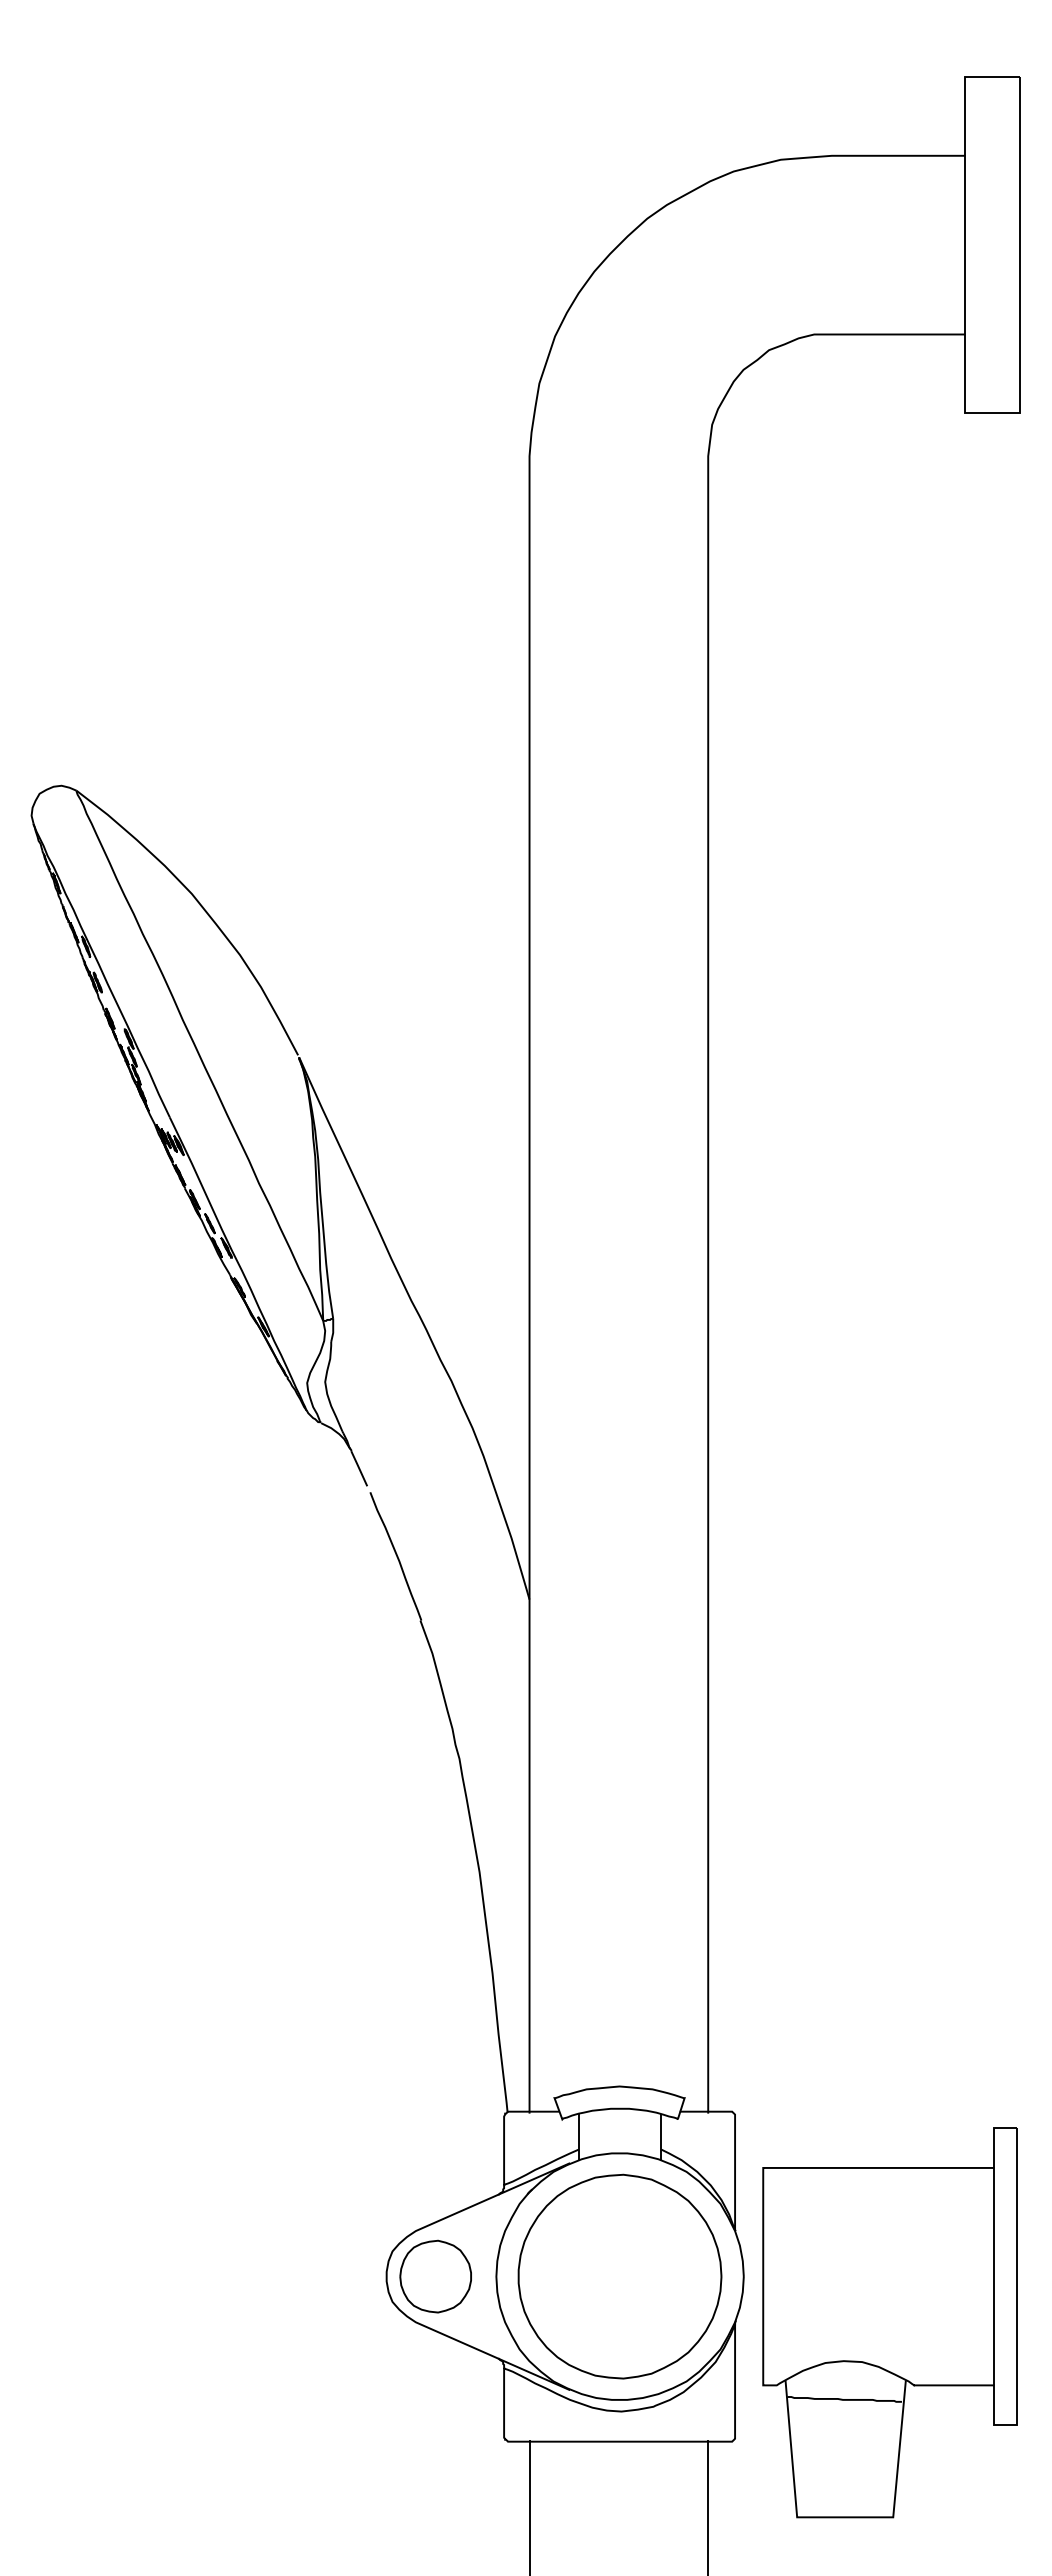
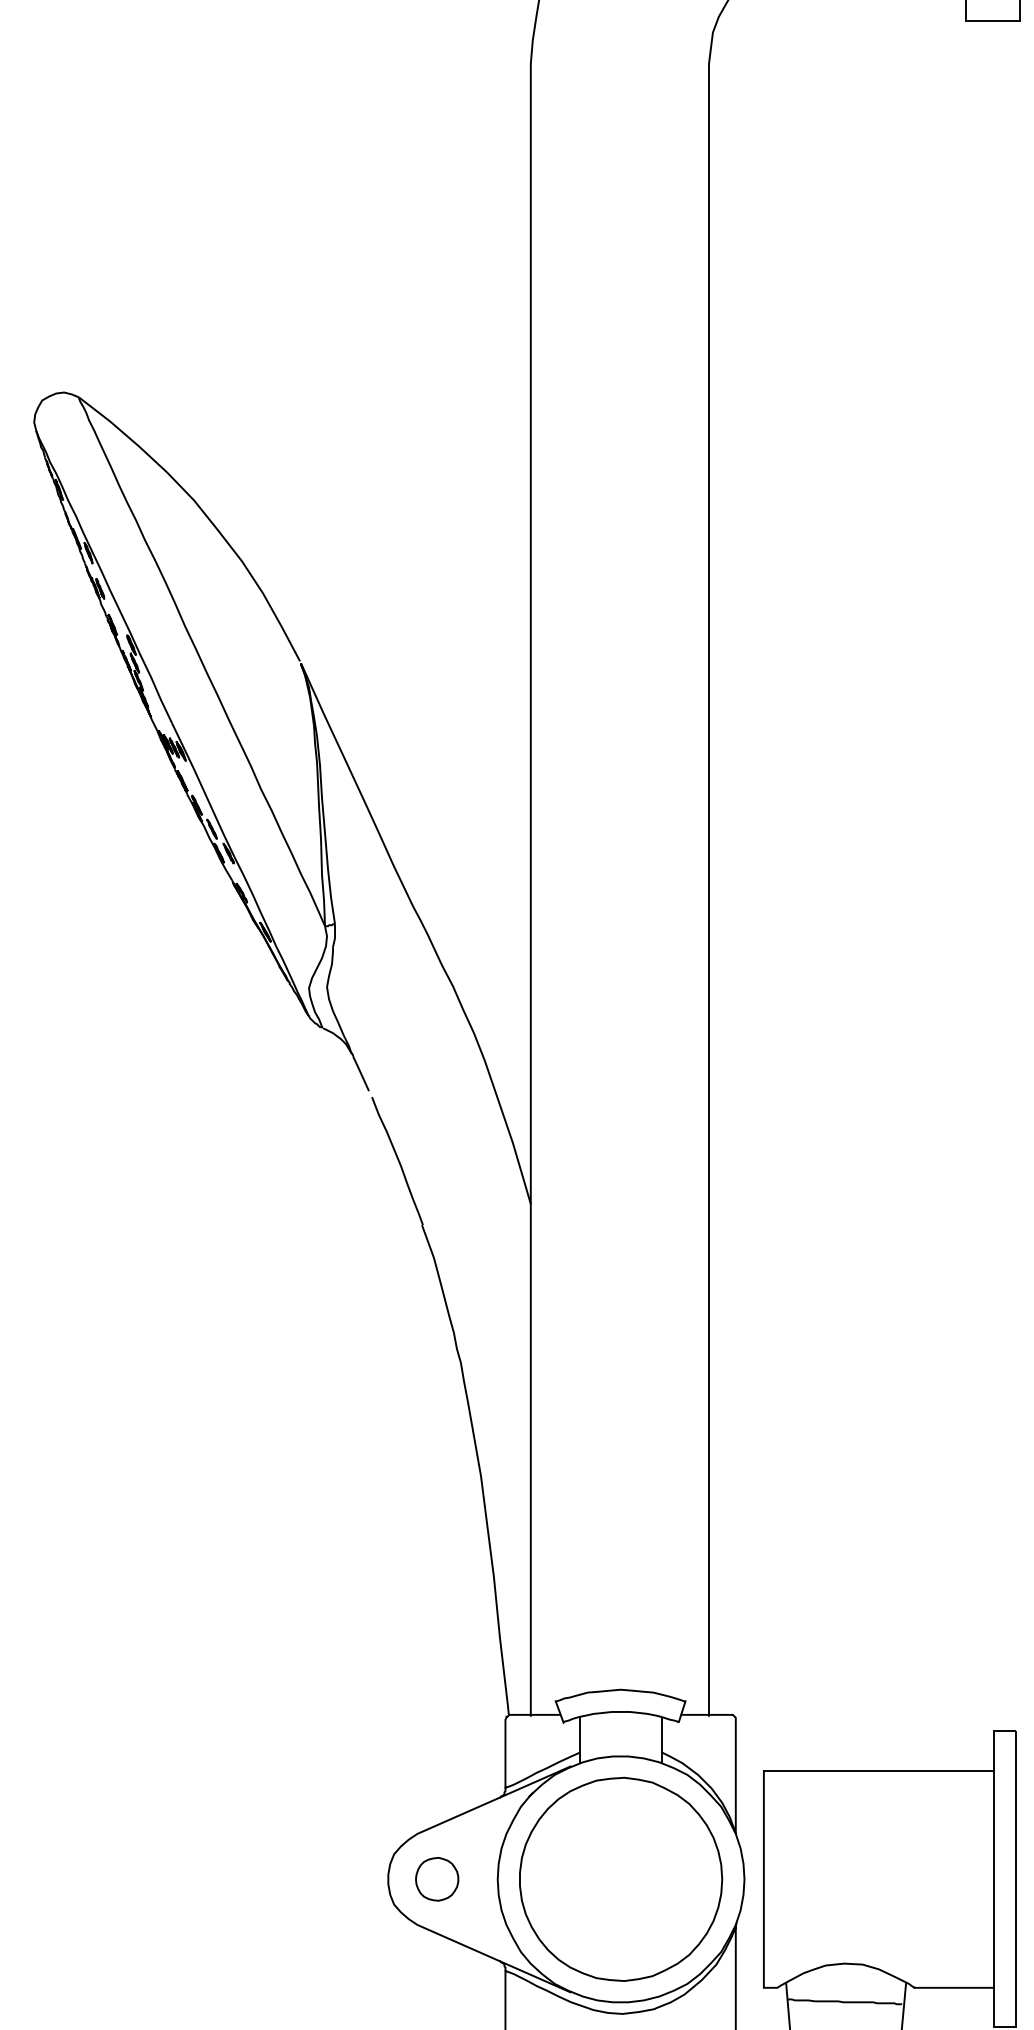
part: (435, 2276) -> (437, 1879), size x0.6

